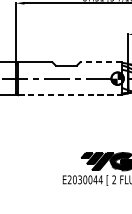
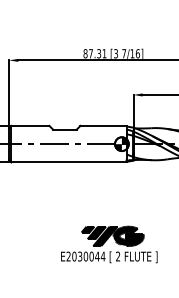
line: (101, 61) -> (103, 125), dashed -> solid
line: (69, 95) -> (68, 162), dashed -> solid

